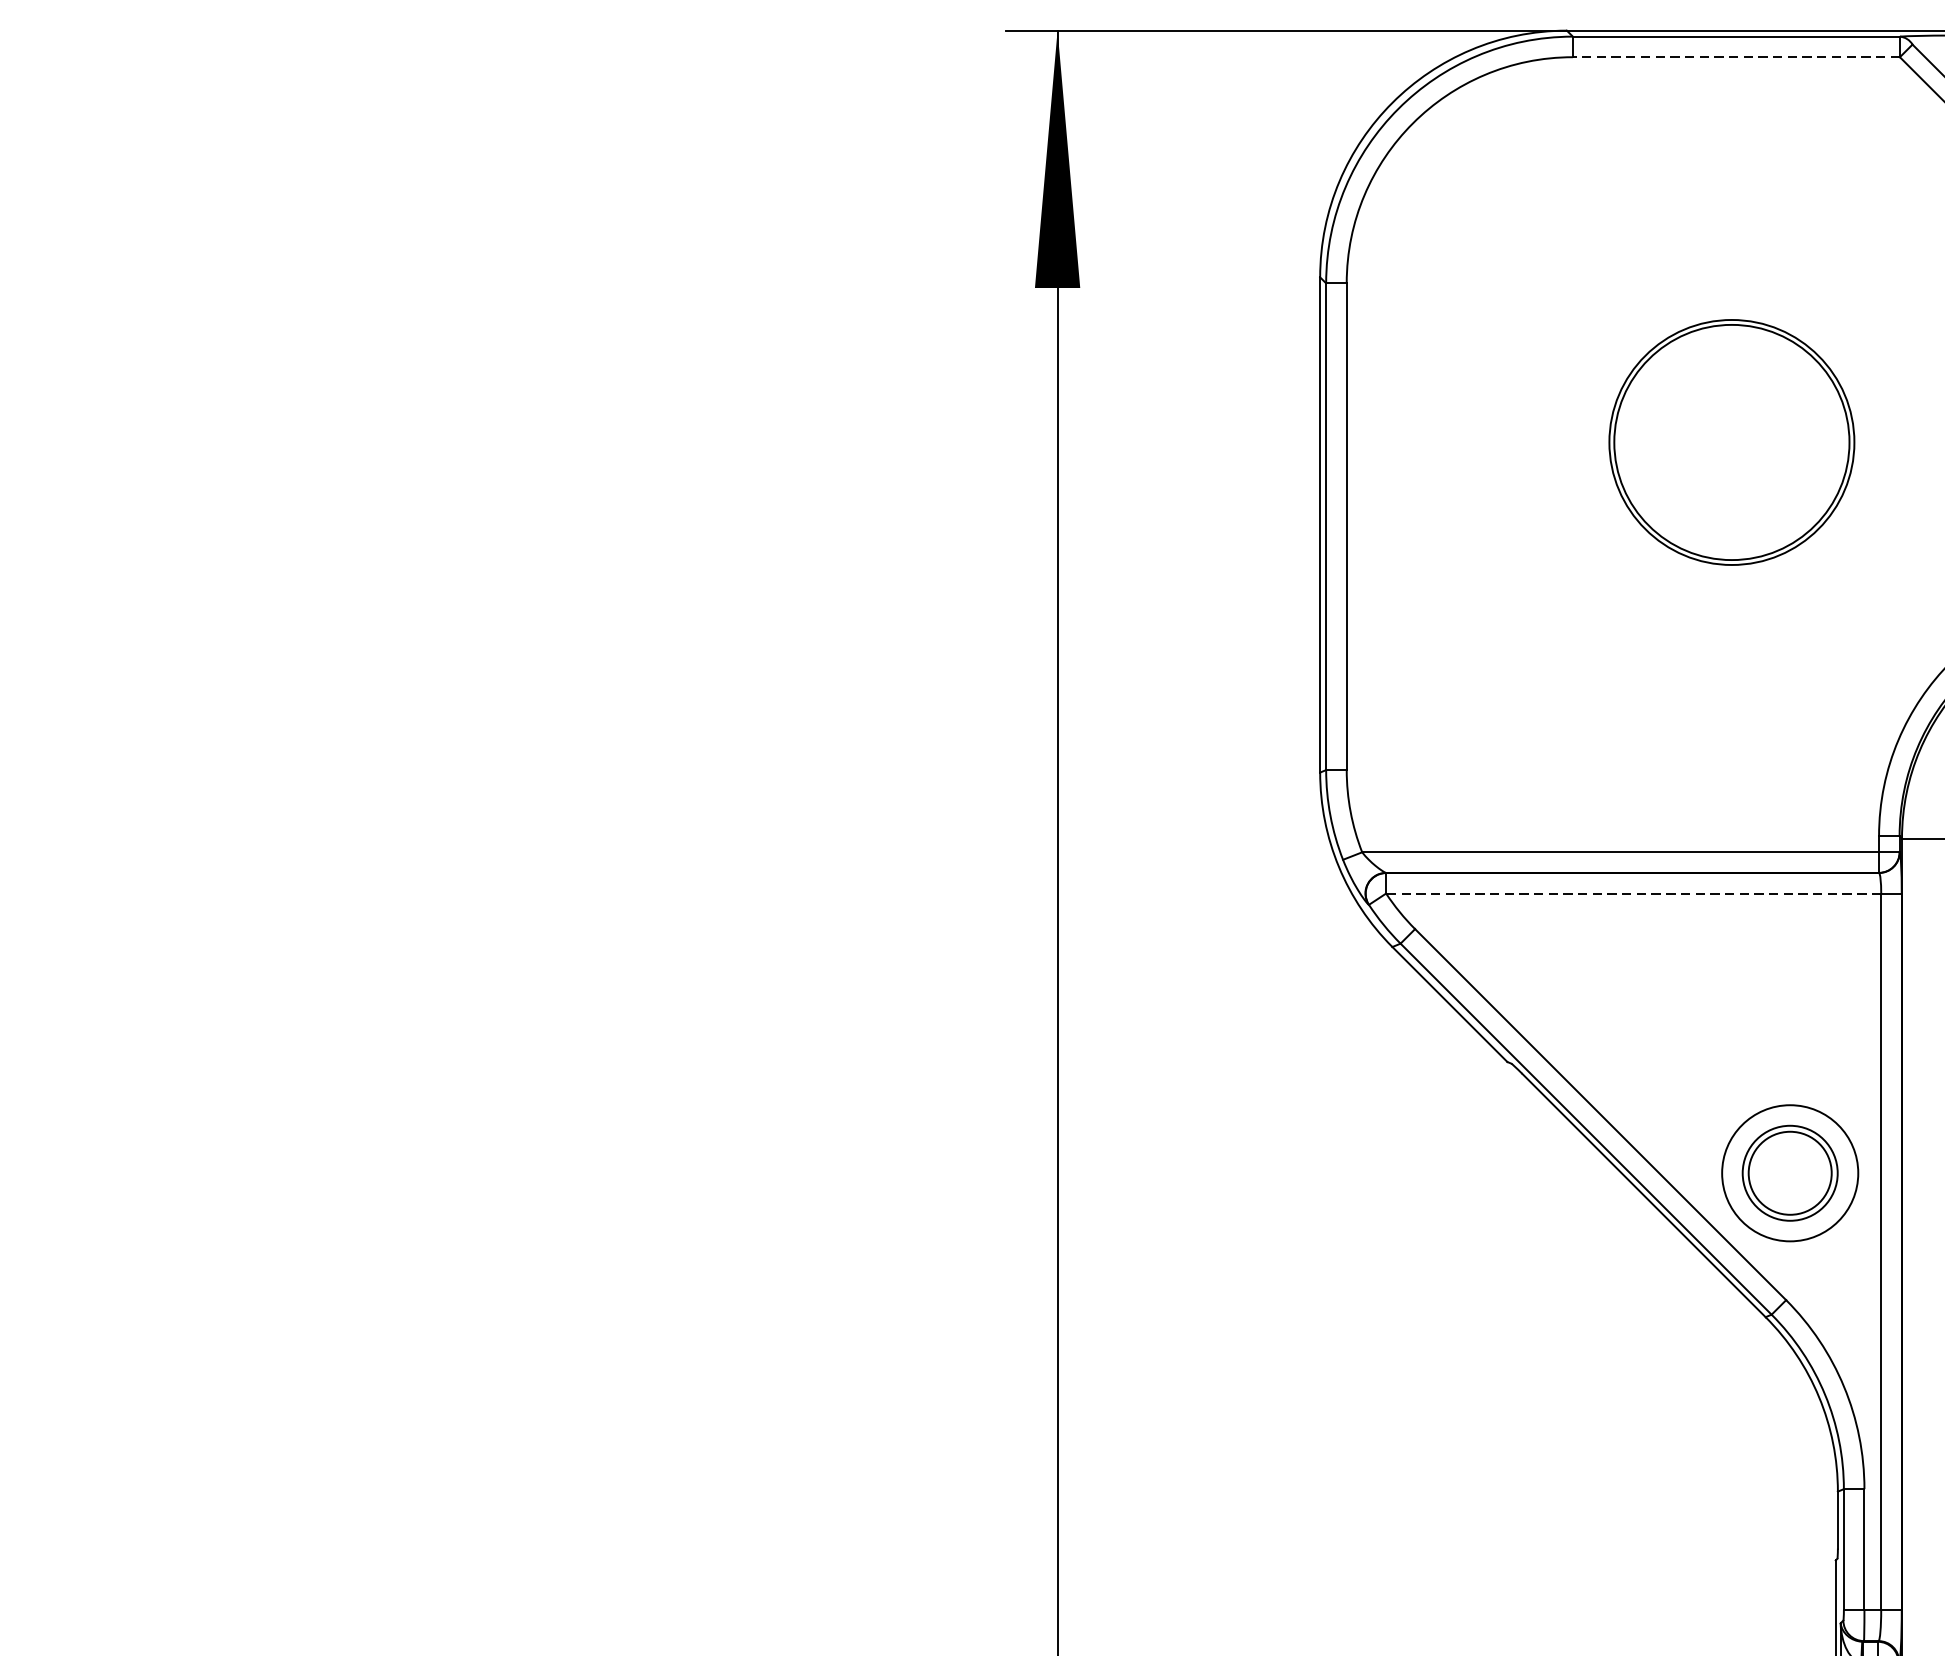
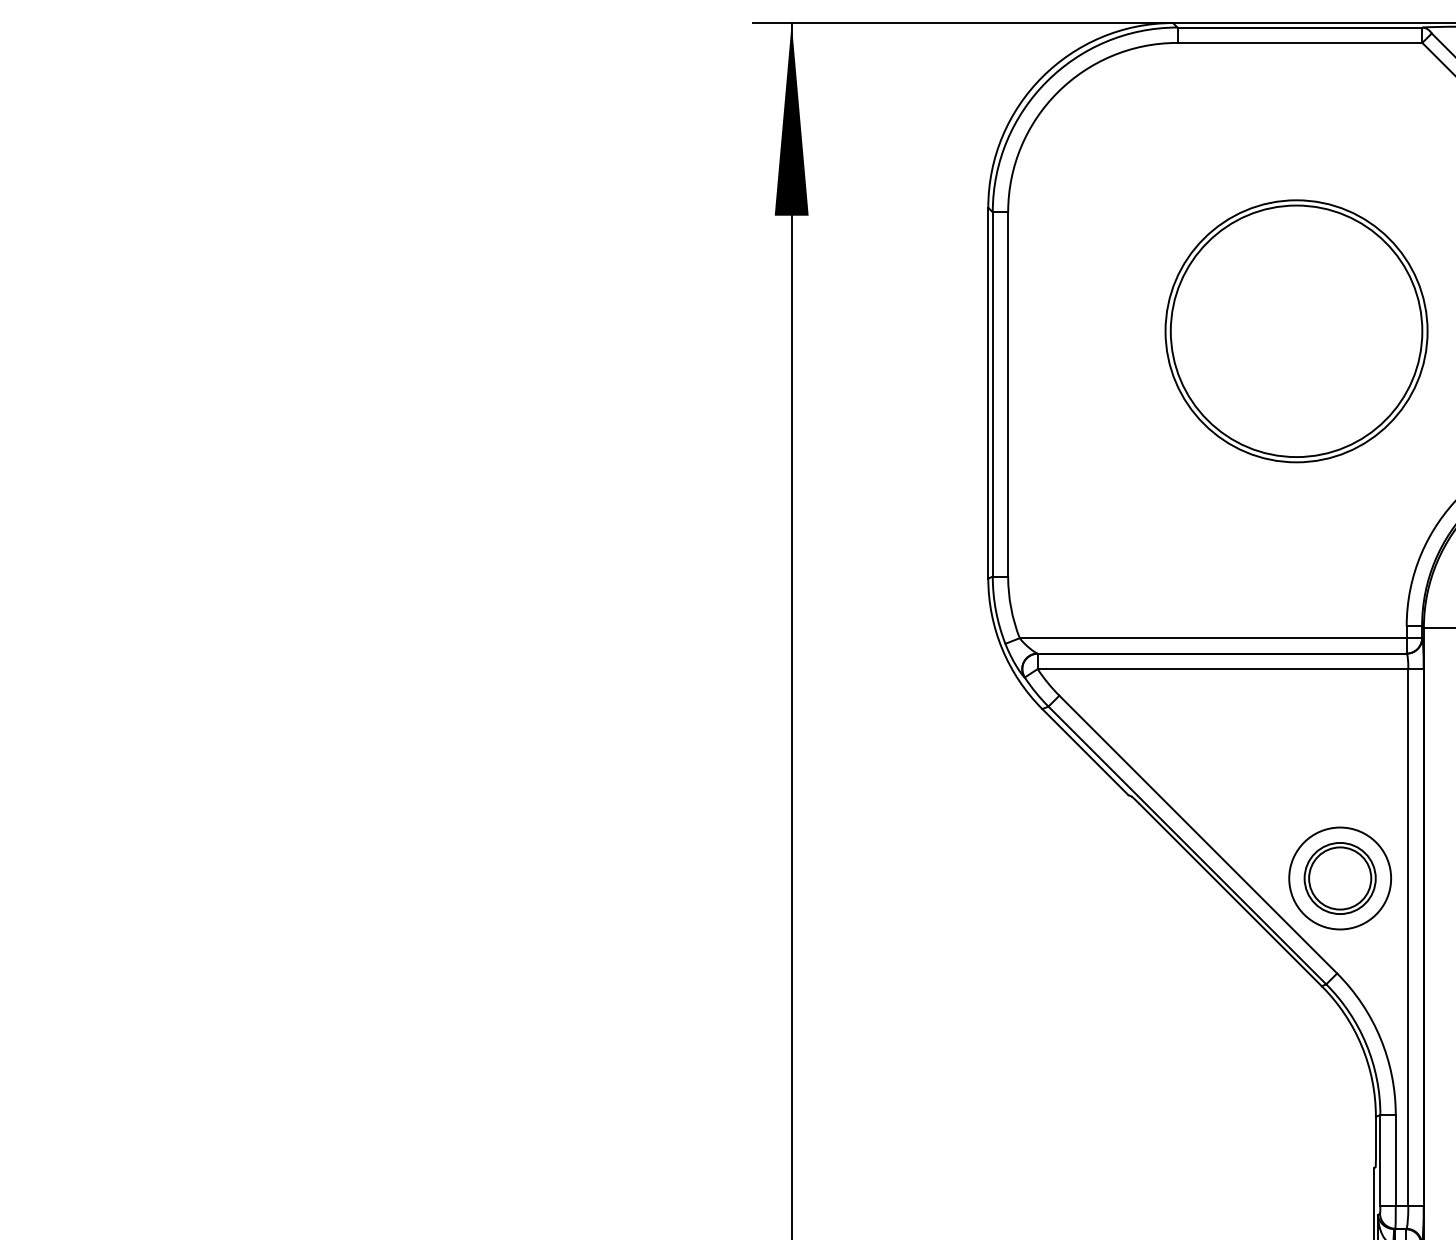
line: (1735, 56) -> (1299, 42), dashed -> solid
part: (1731, 442) -> (1296, 331), size x1.43
line: (1633, 894) -> (1222, 669), dashed -> solid

